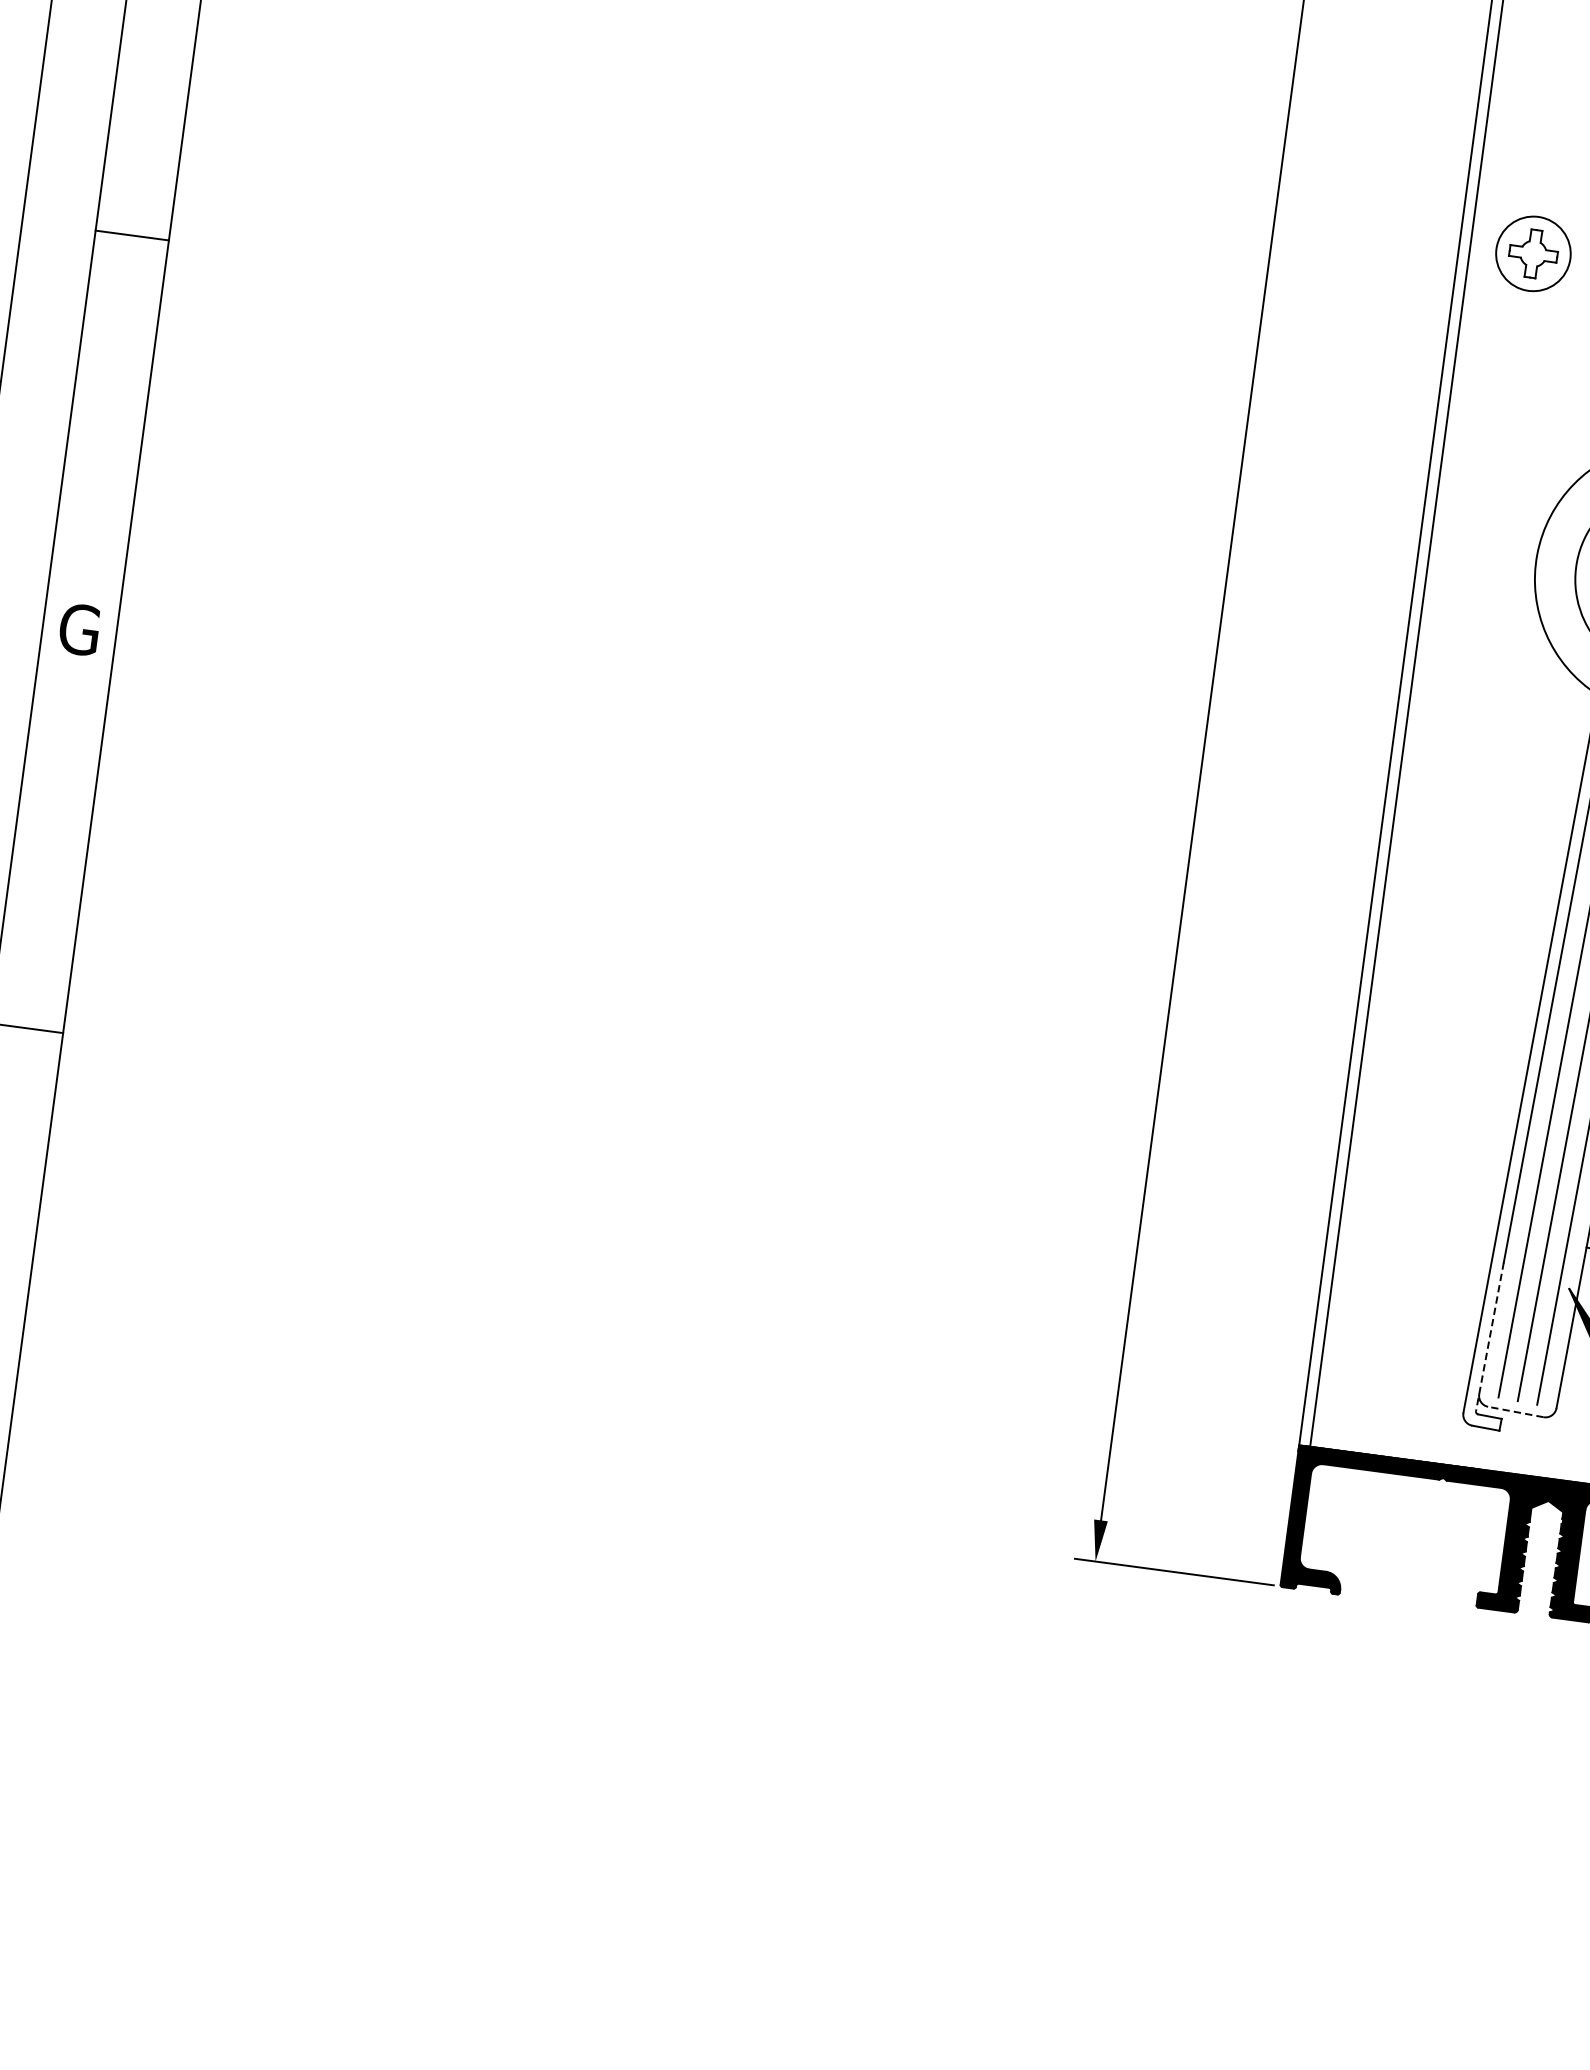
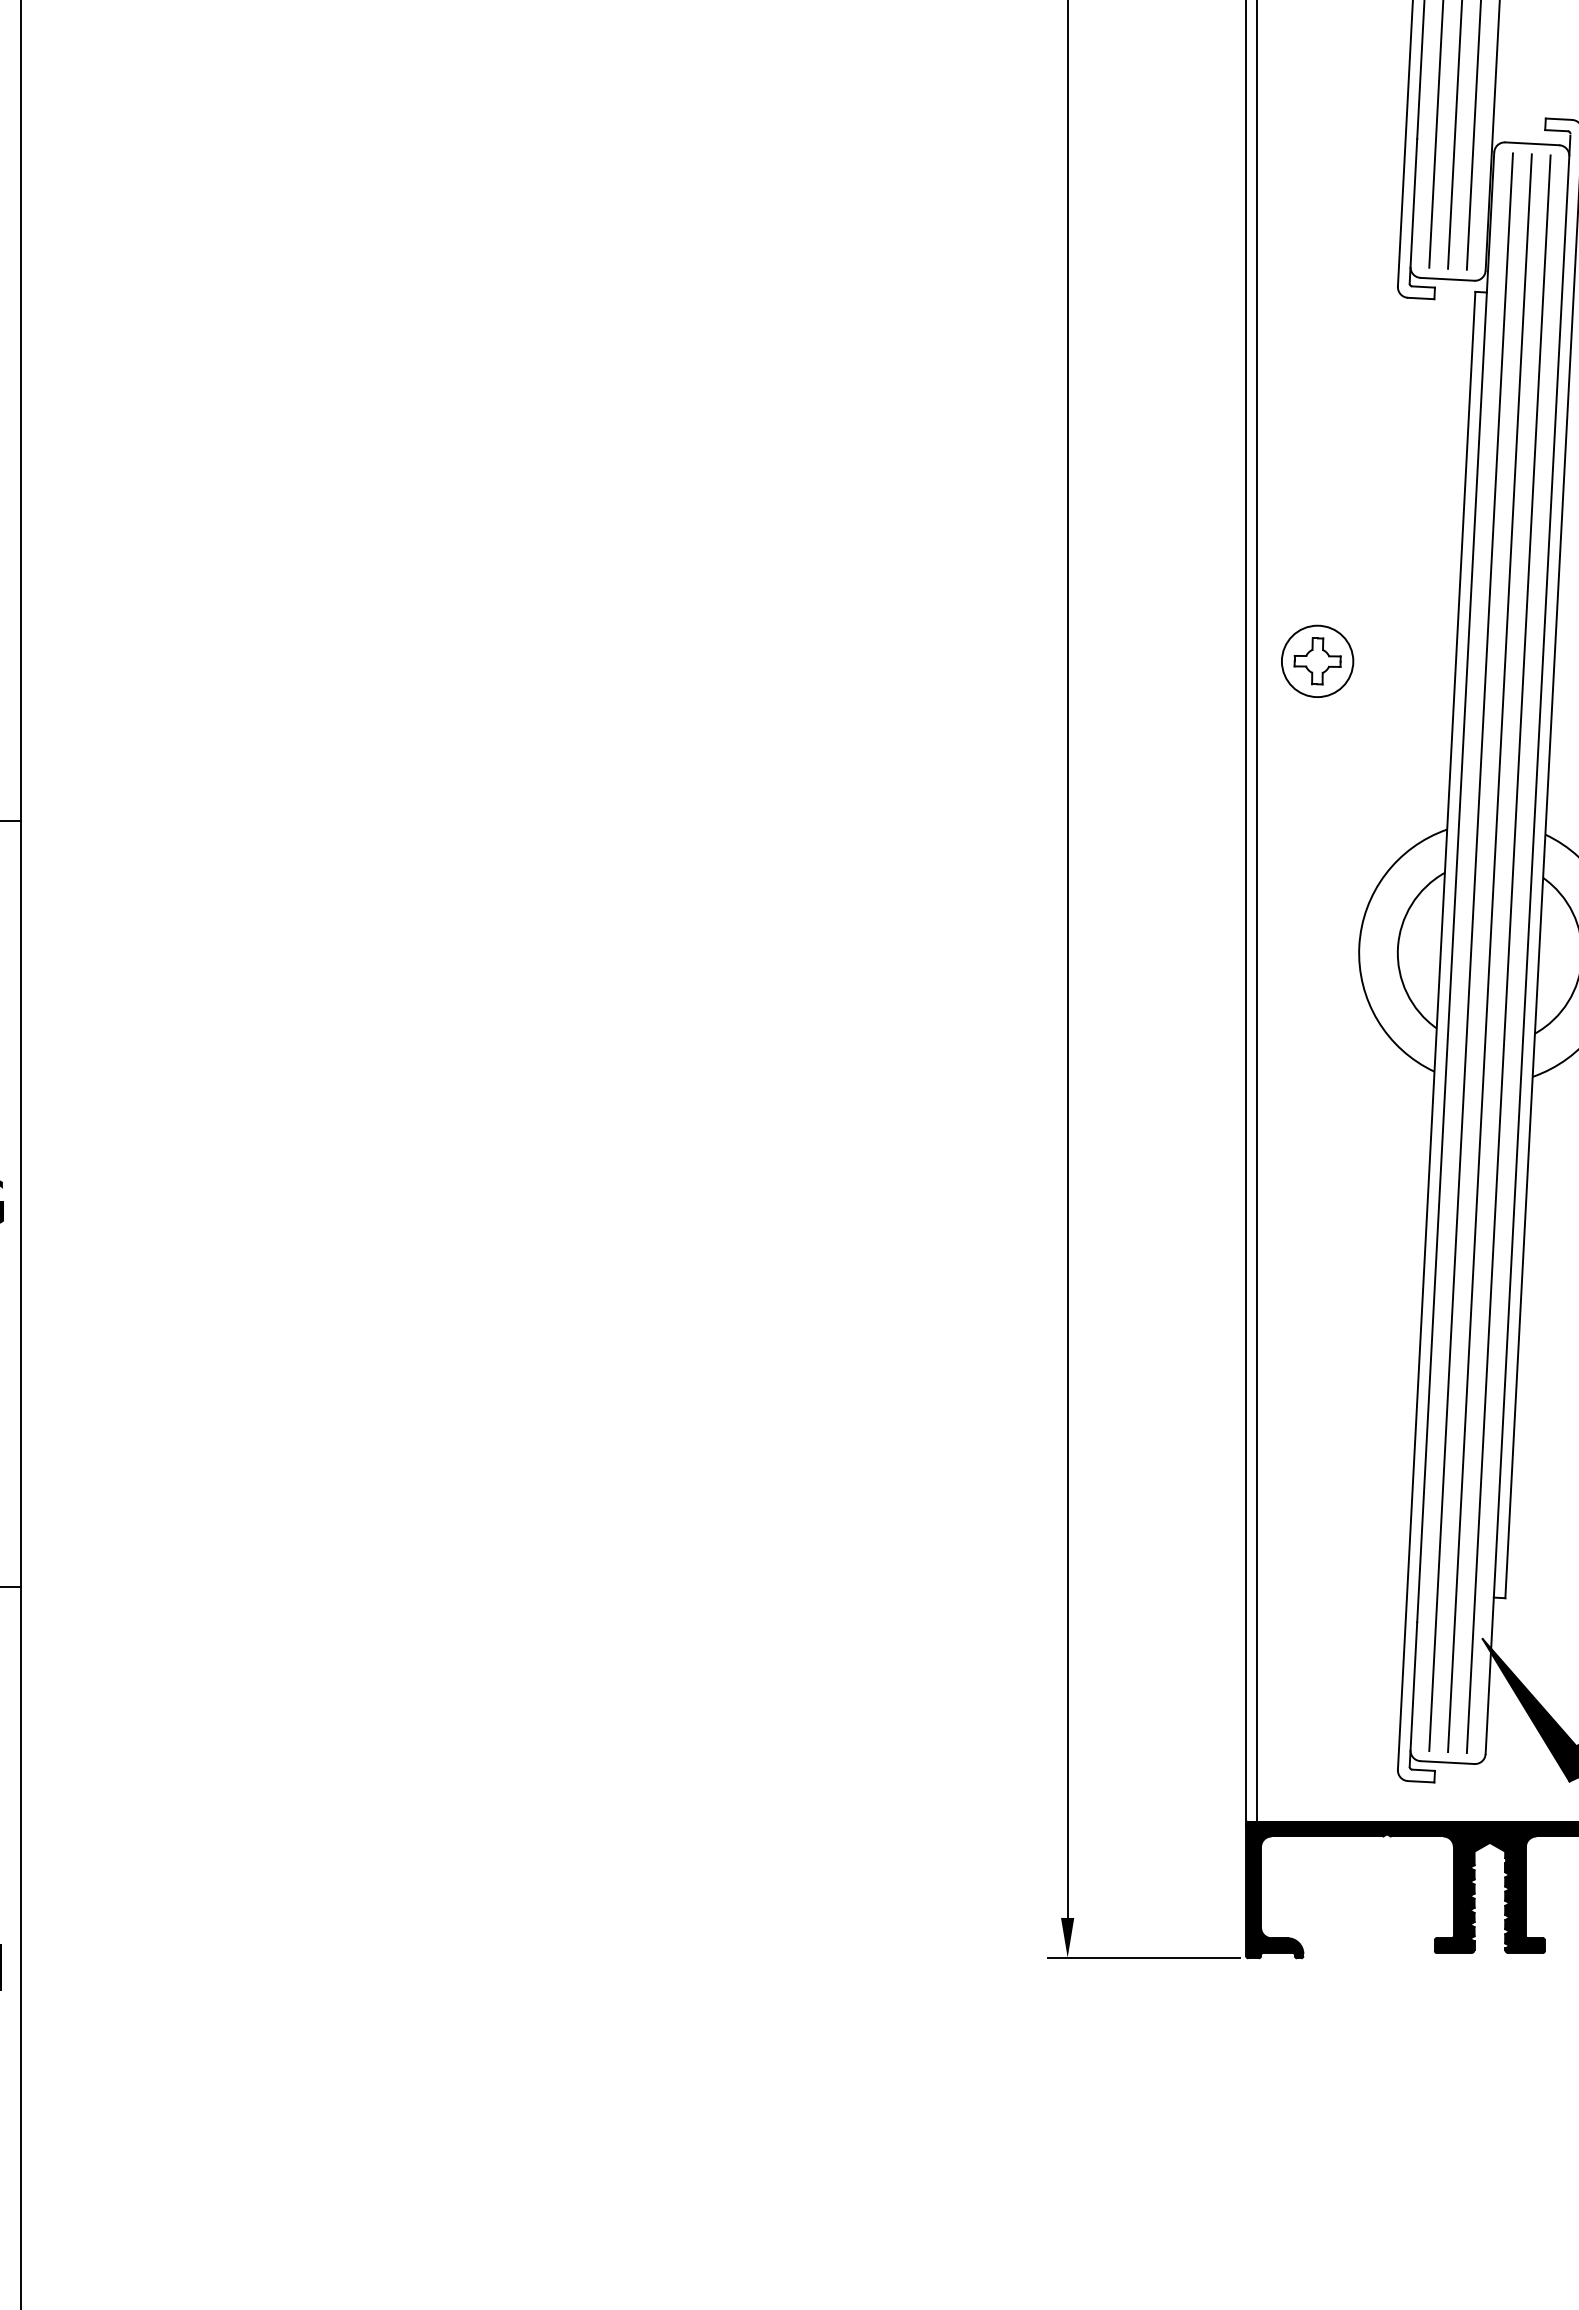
line: (1489, 1337) -> (1413, 1695), dashed -> solid
line: (1515, 1411) -> (1447, 1762), dashed -> solid

